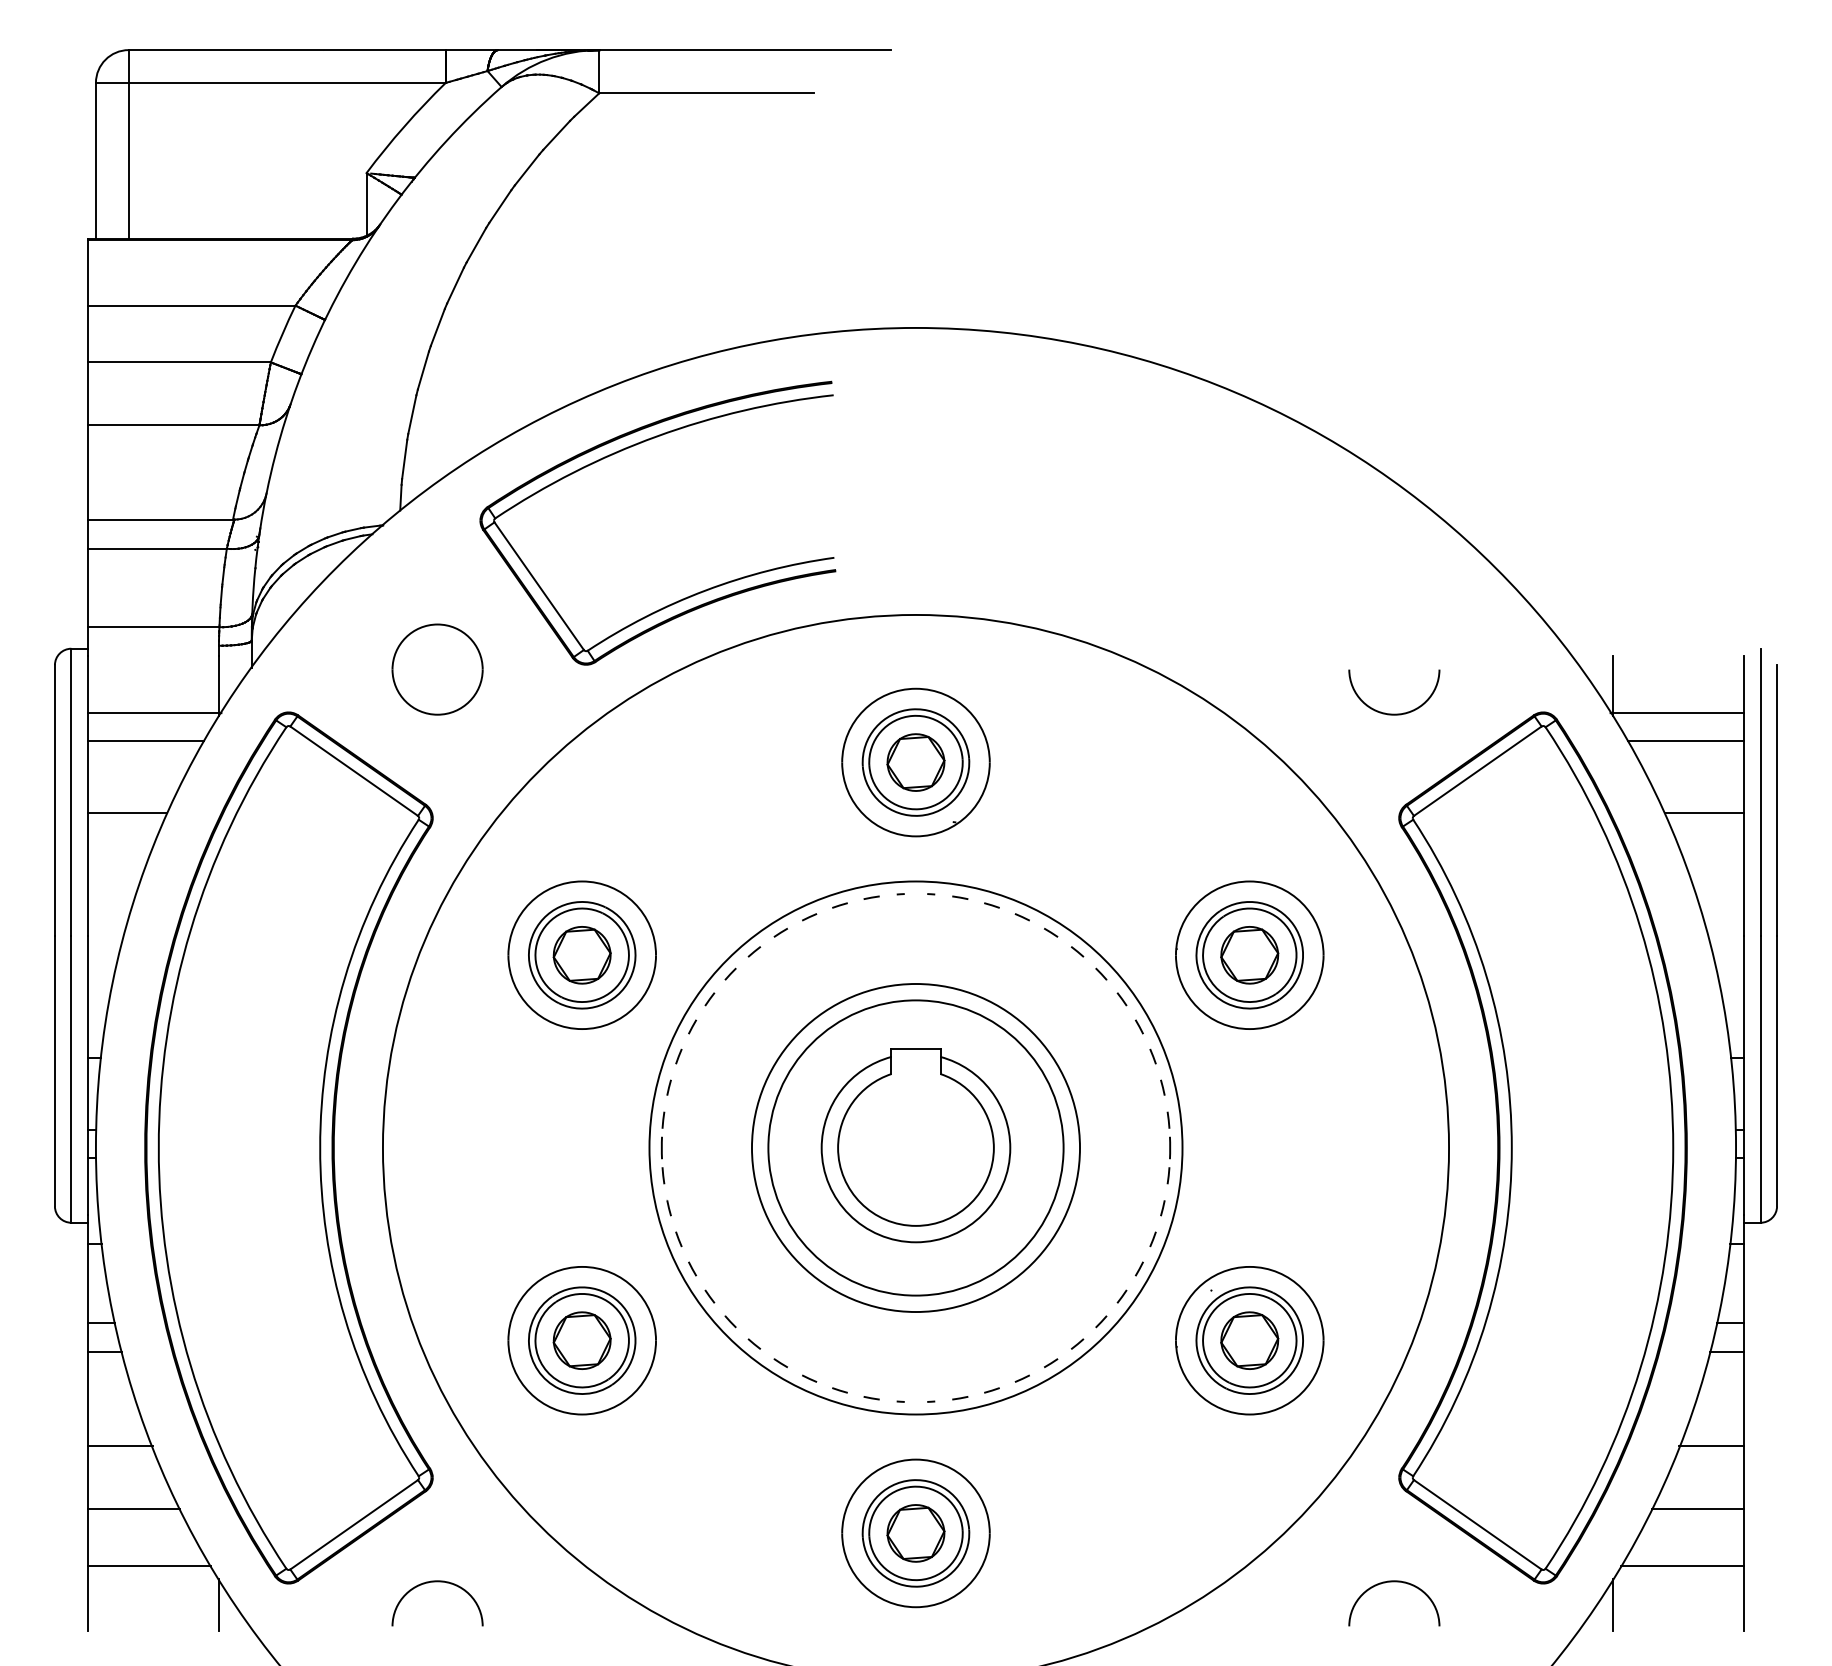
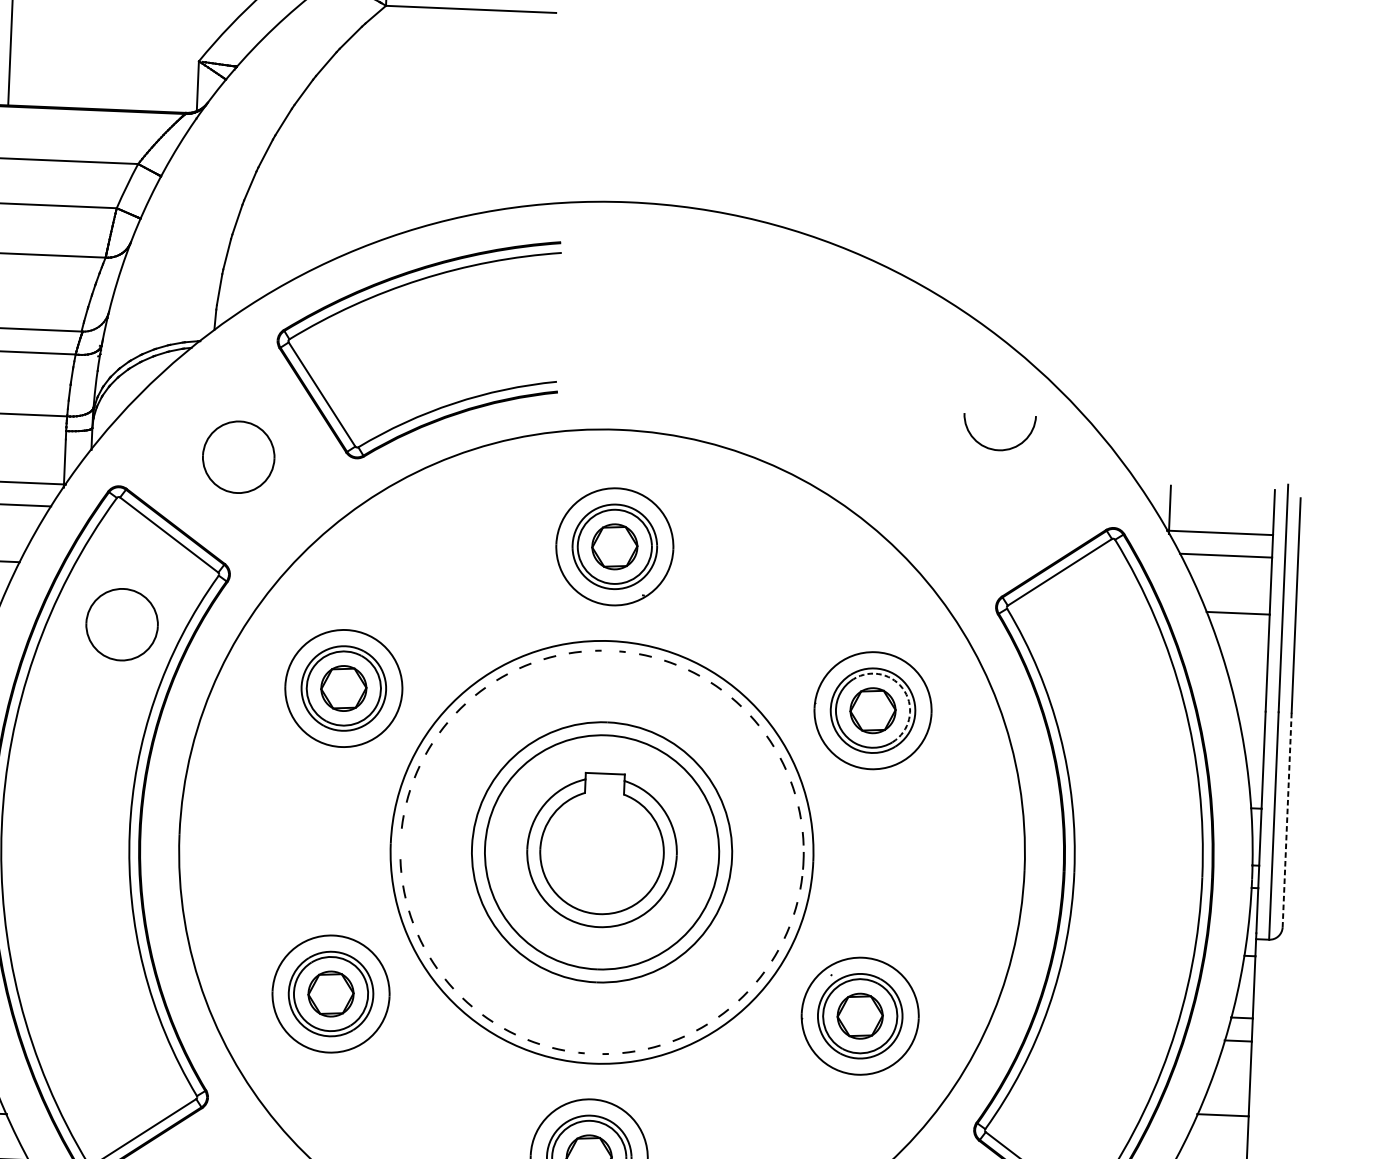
arc: (1394, 713) -> (998, 449), moved
part: (299, 886) -> (122, 624), added
arc: (1288, 929) -> (904, 691), solid -> dashed
line: (1777, 1071) -> (1287, 820), solid -> dashed
line: (661, 1147) -> (400, 843), removed

